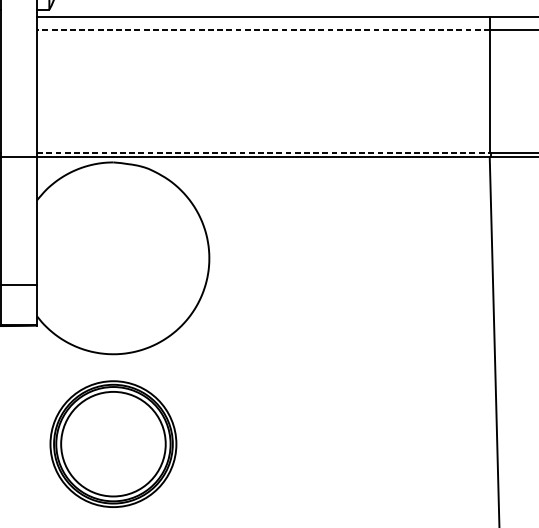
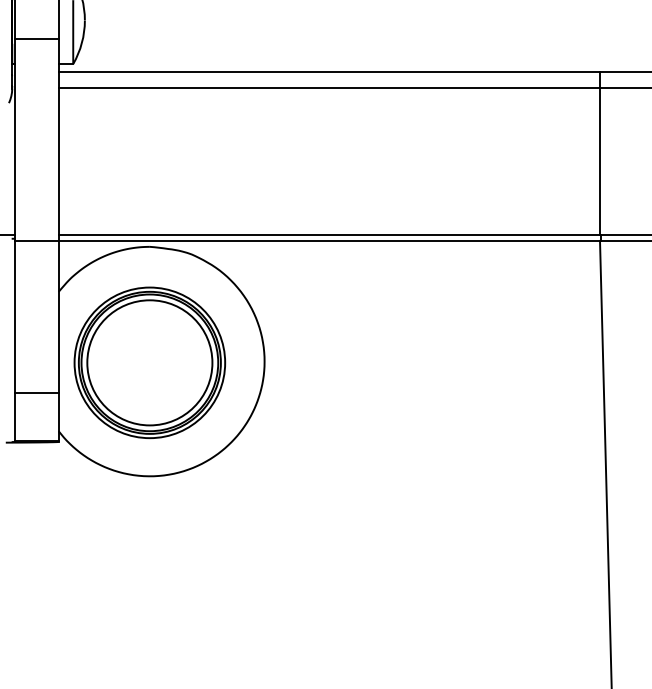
line: (263, 30) -> (329, 88), dashed -> solid
line: (263, 152) -> (329, 235), dashed -> solid
part: (113, 443) -> (149, 362), moved

